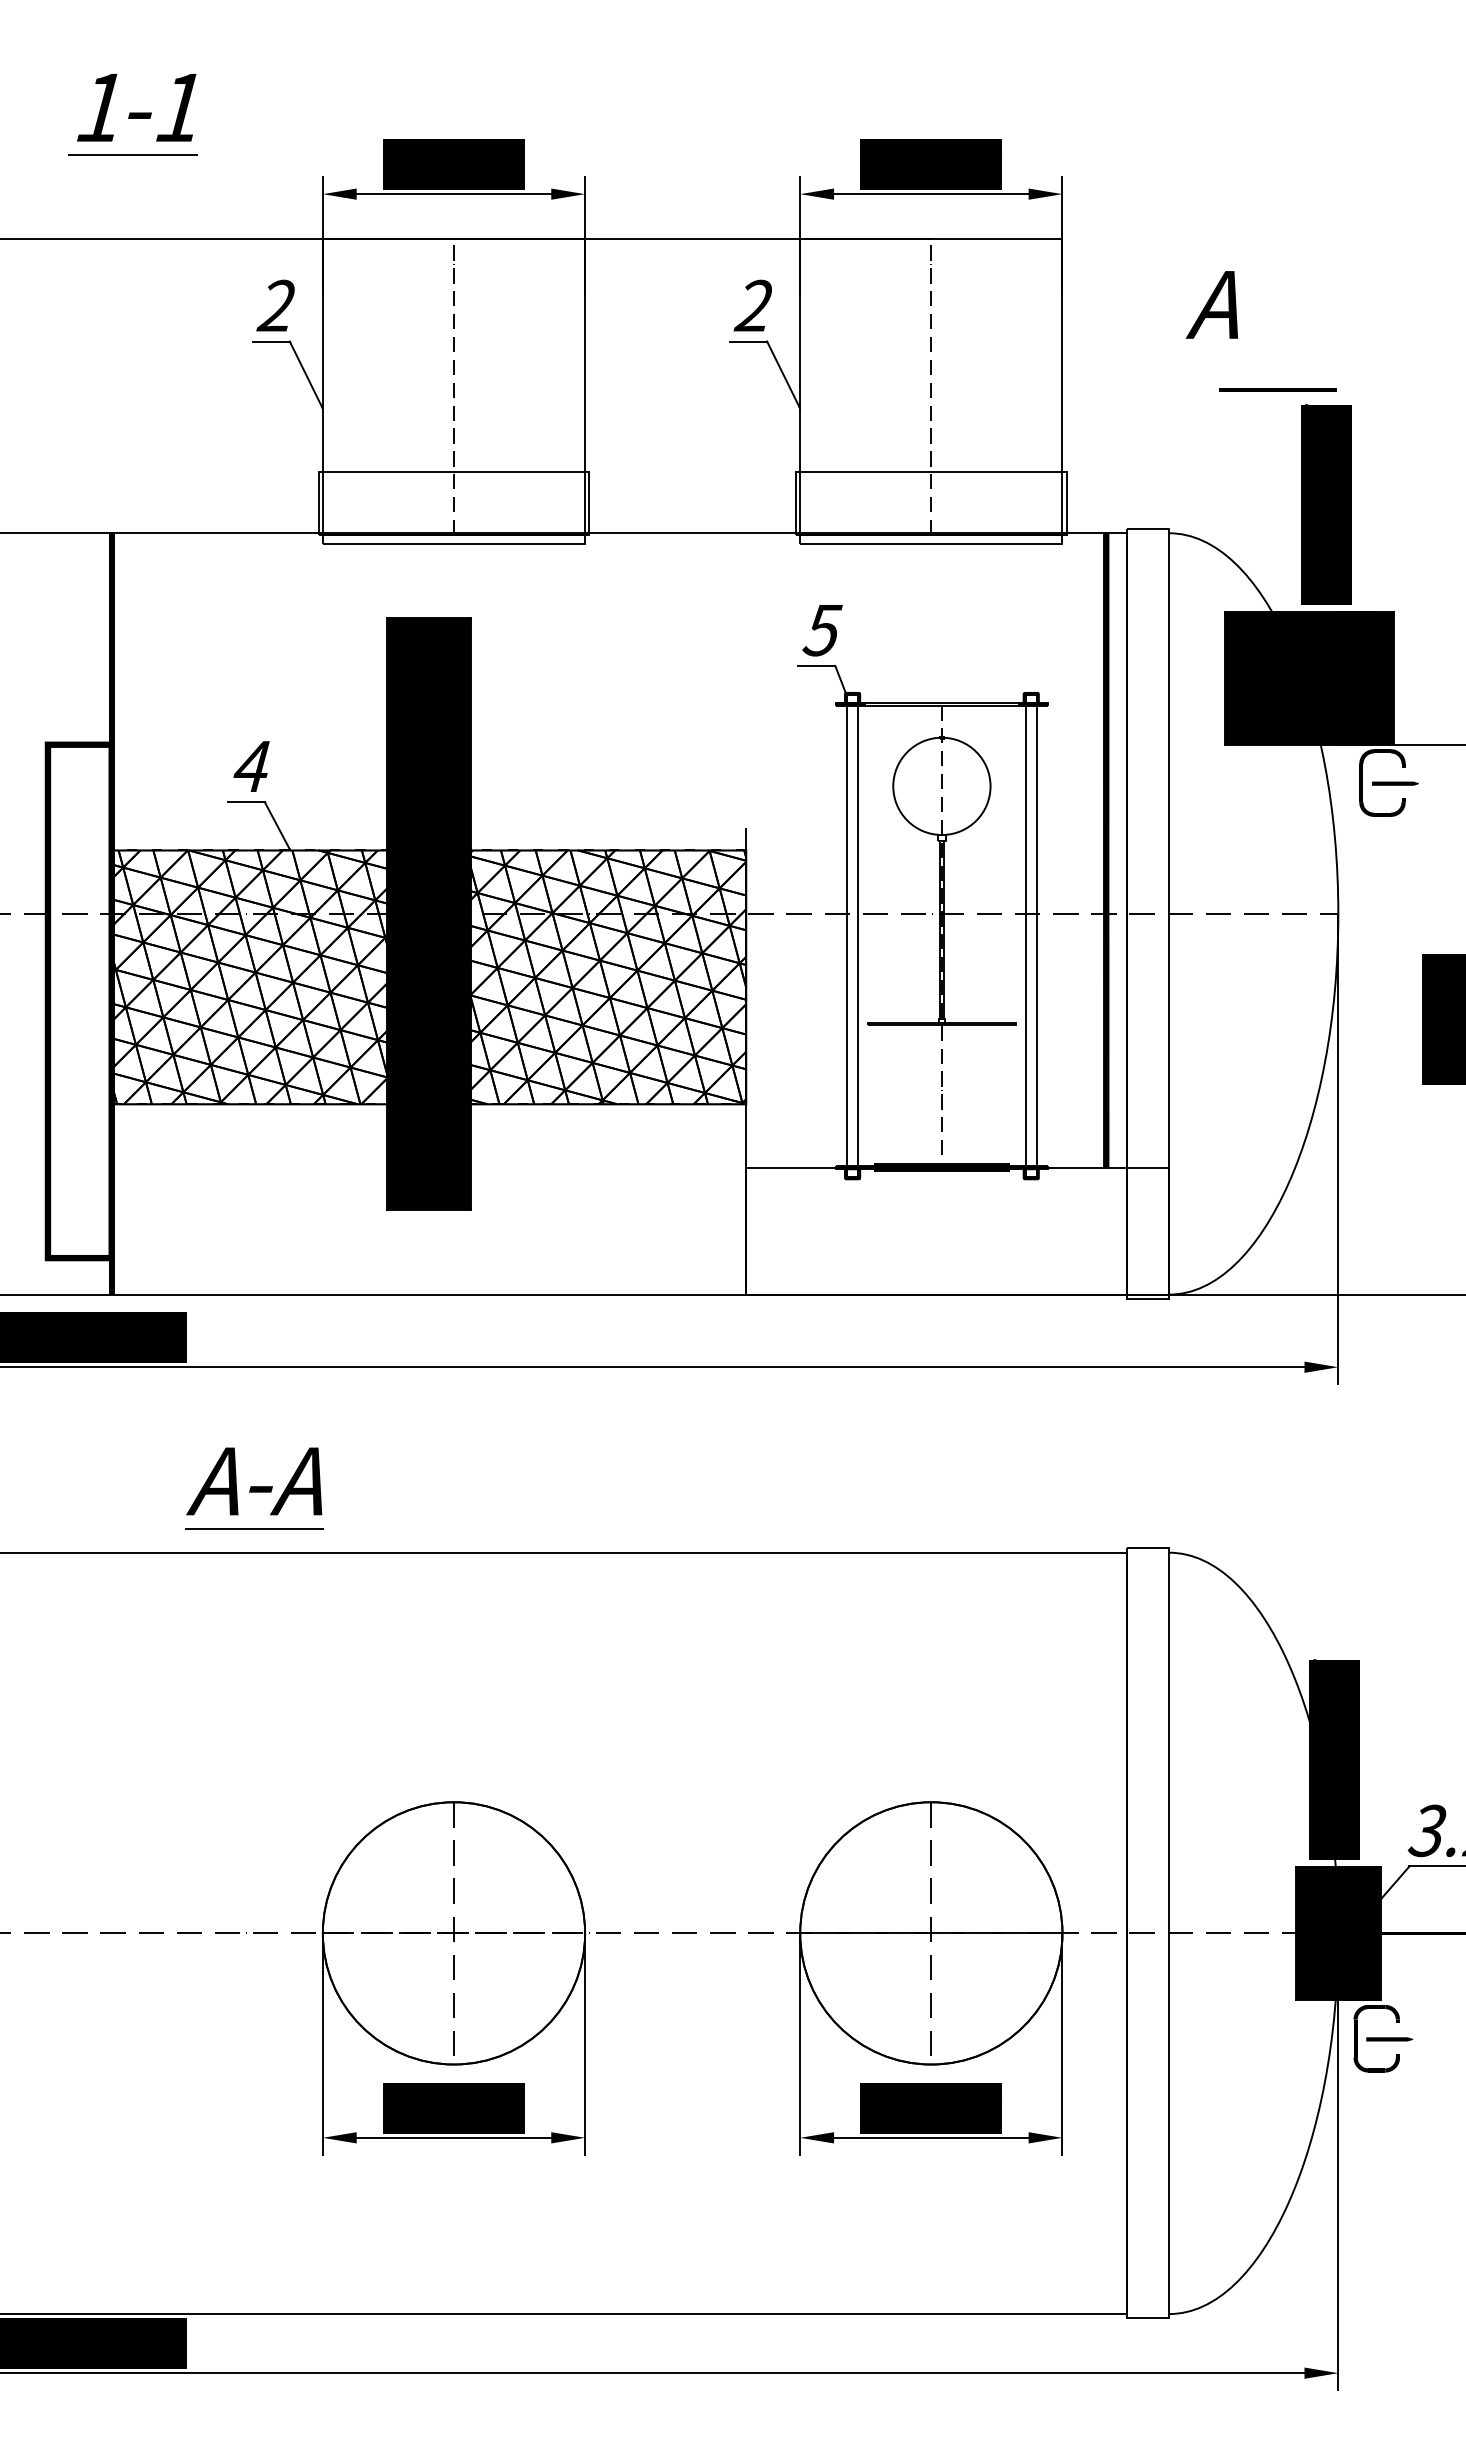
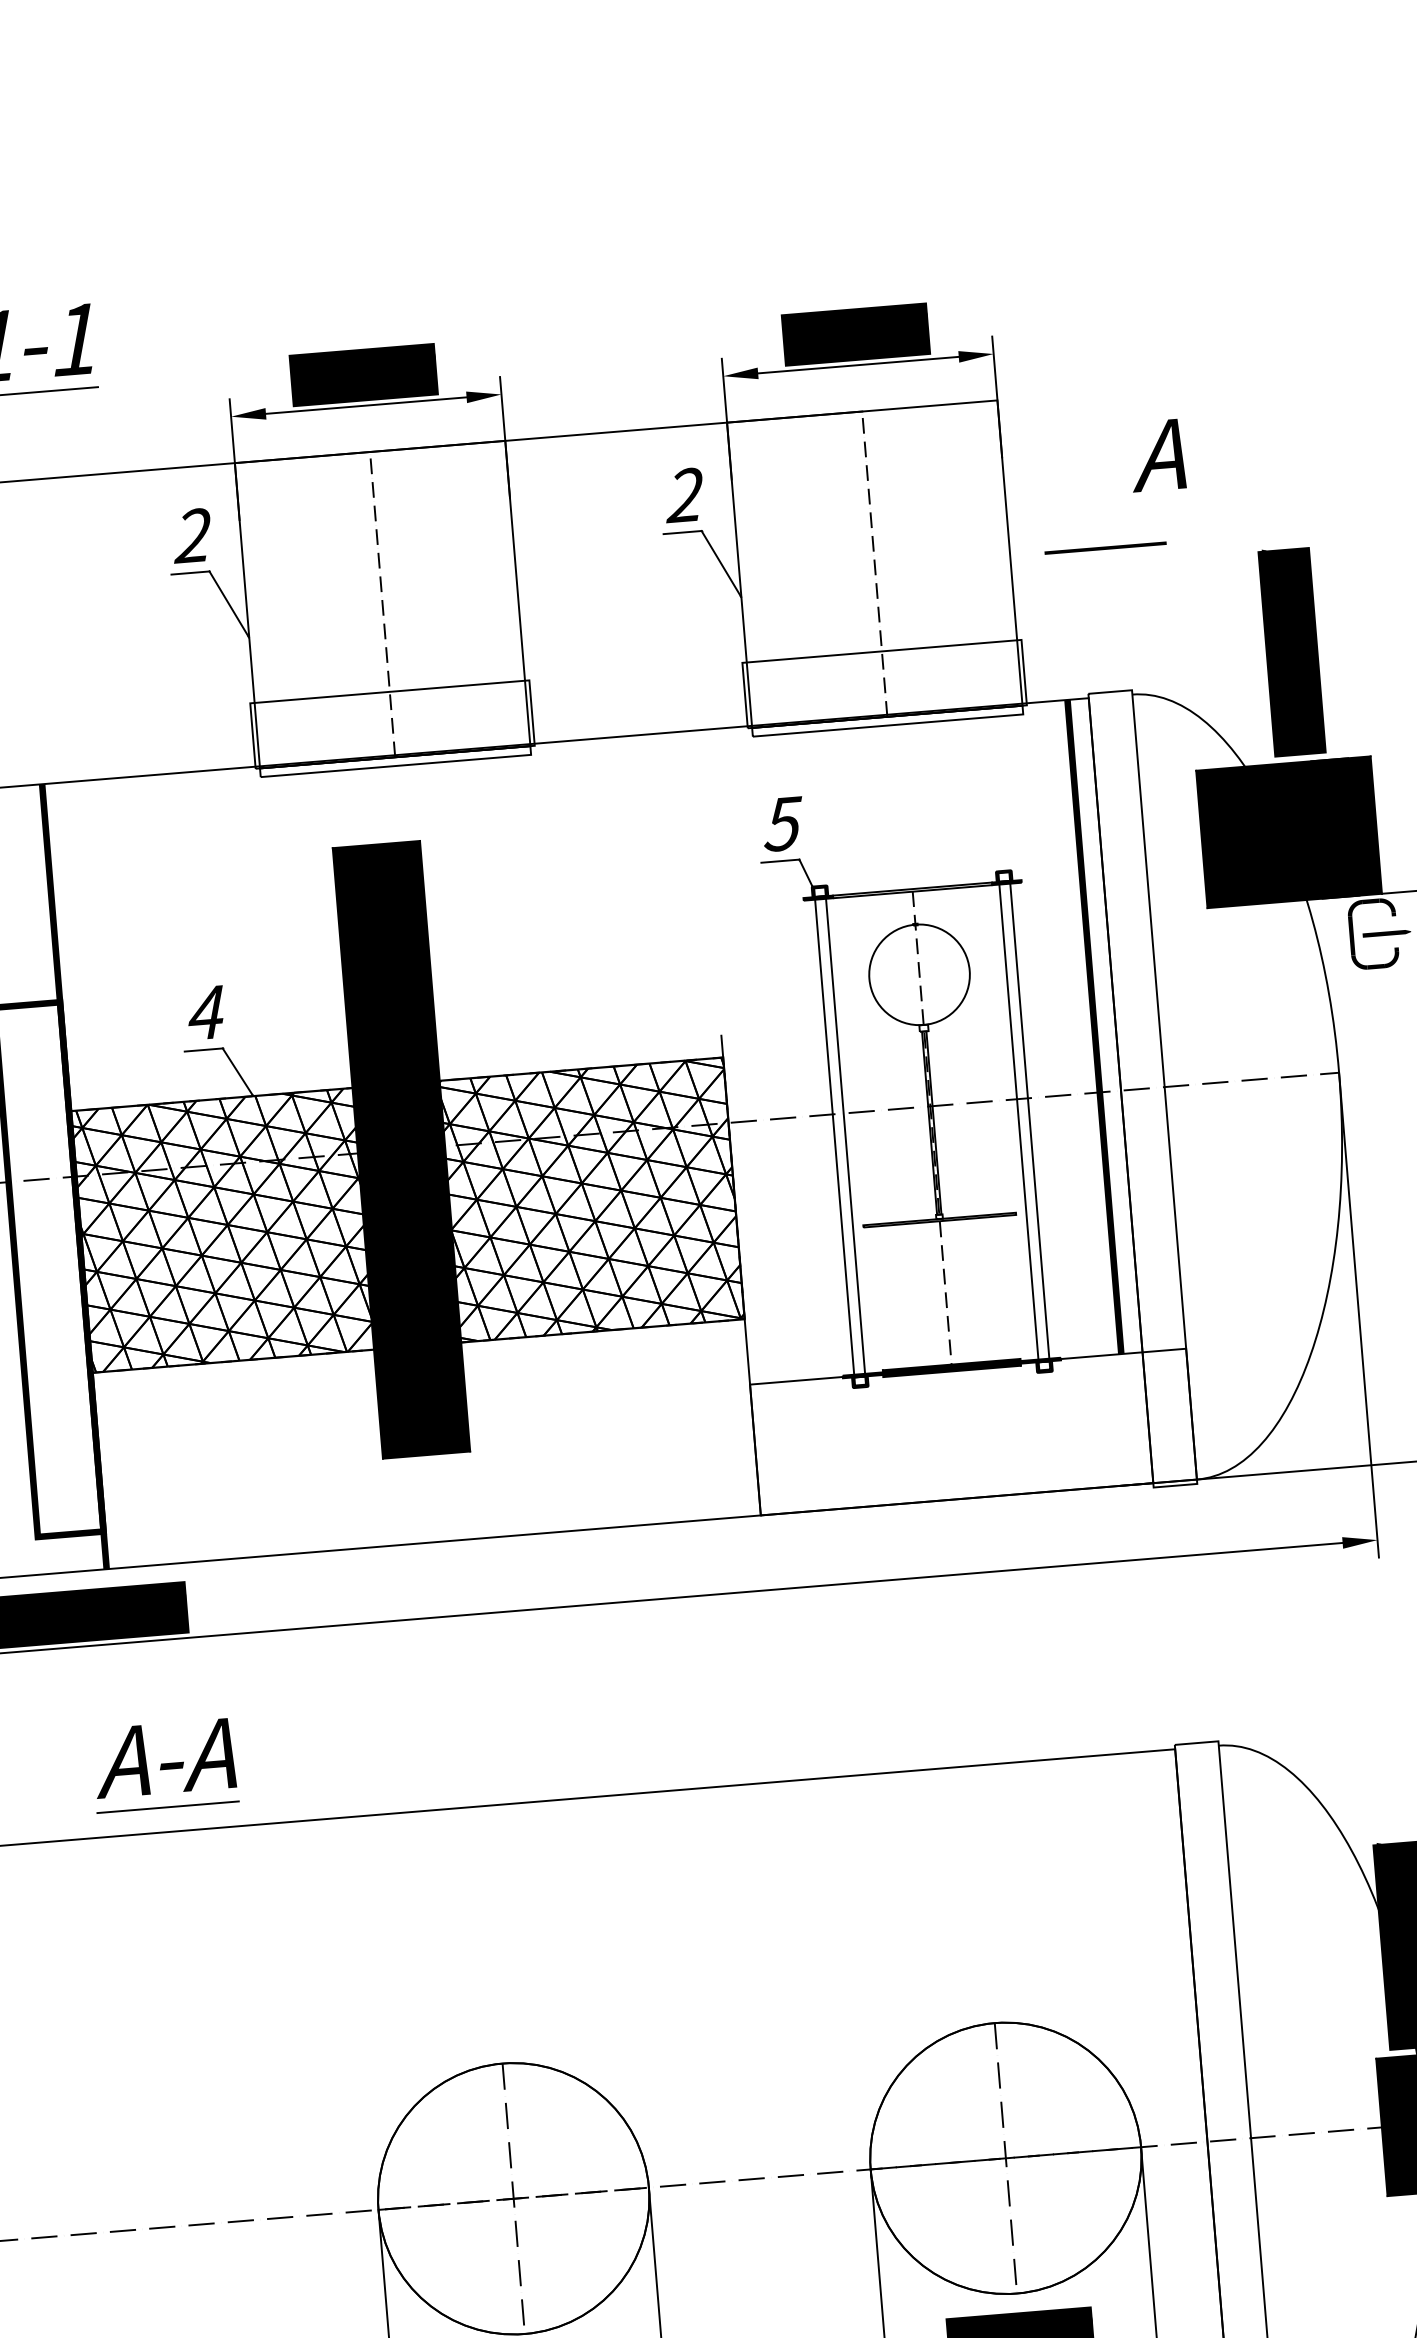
line: (1277, 389) -> (1105, 547), moved
part: (254, 1488) -> (165, 1765), moved

